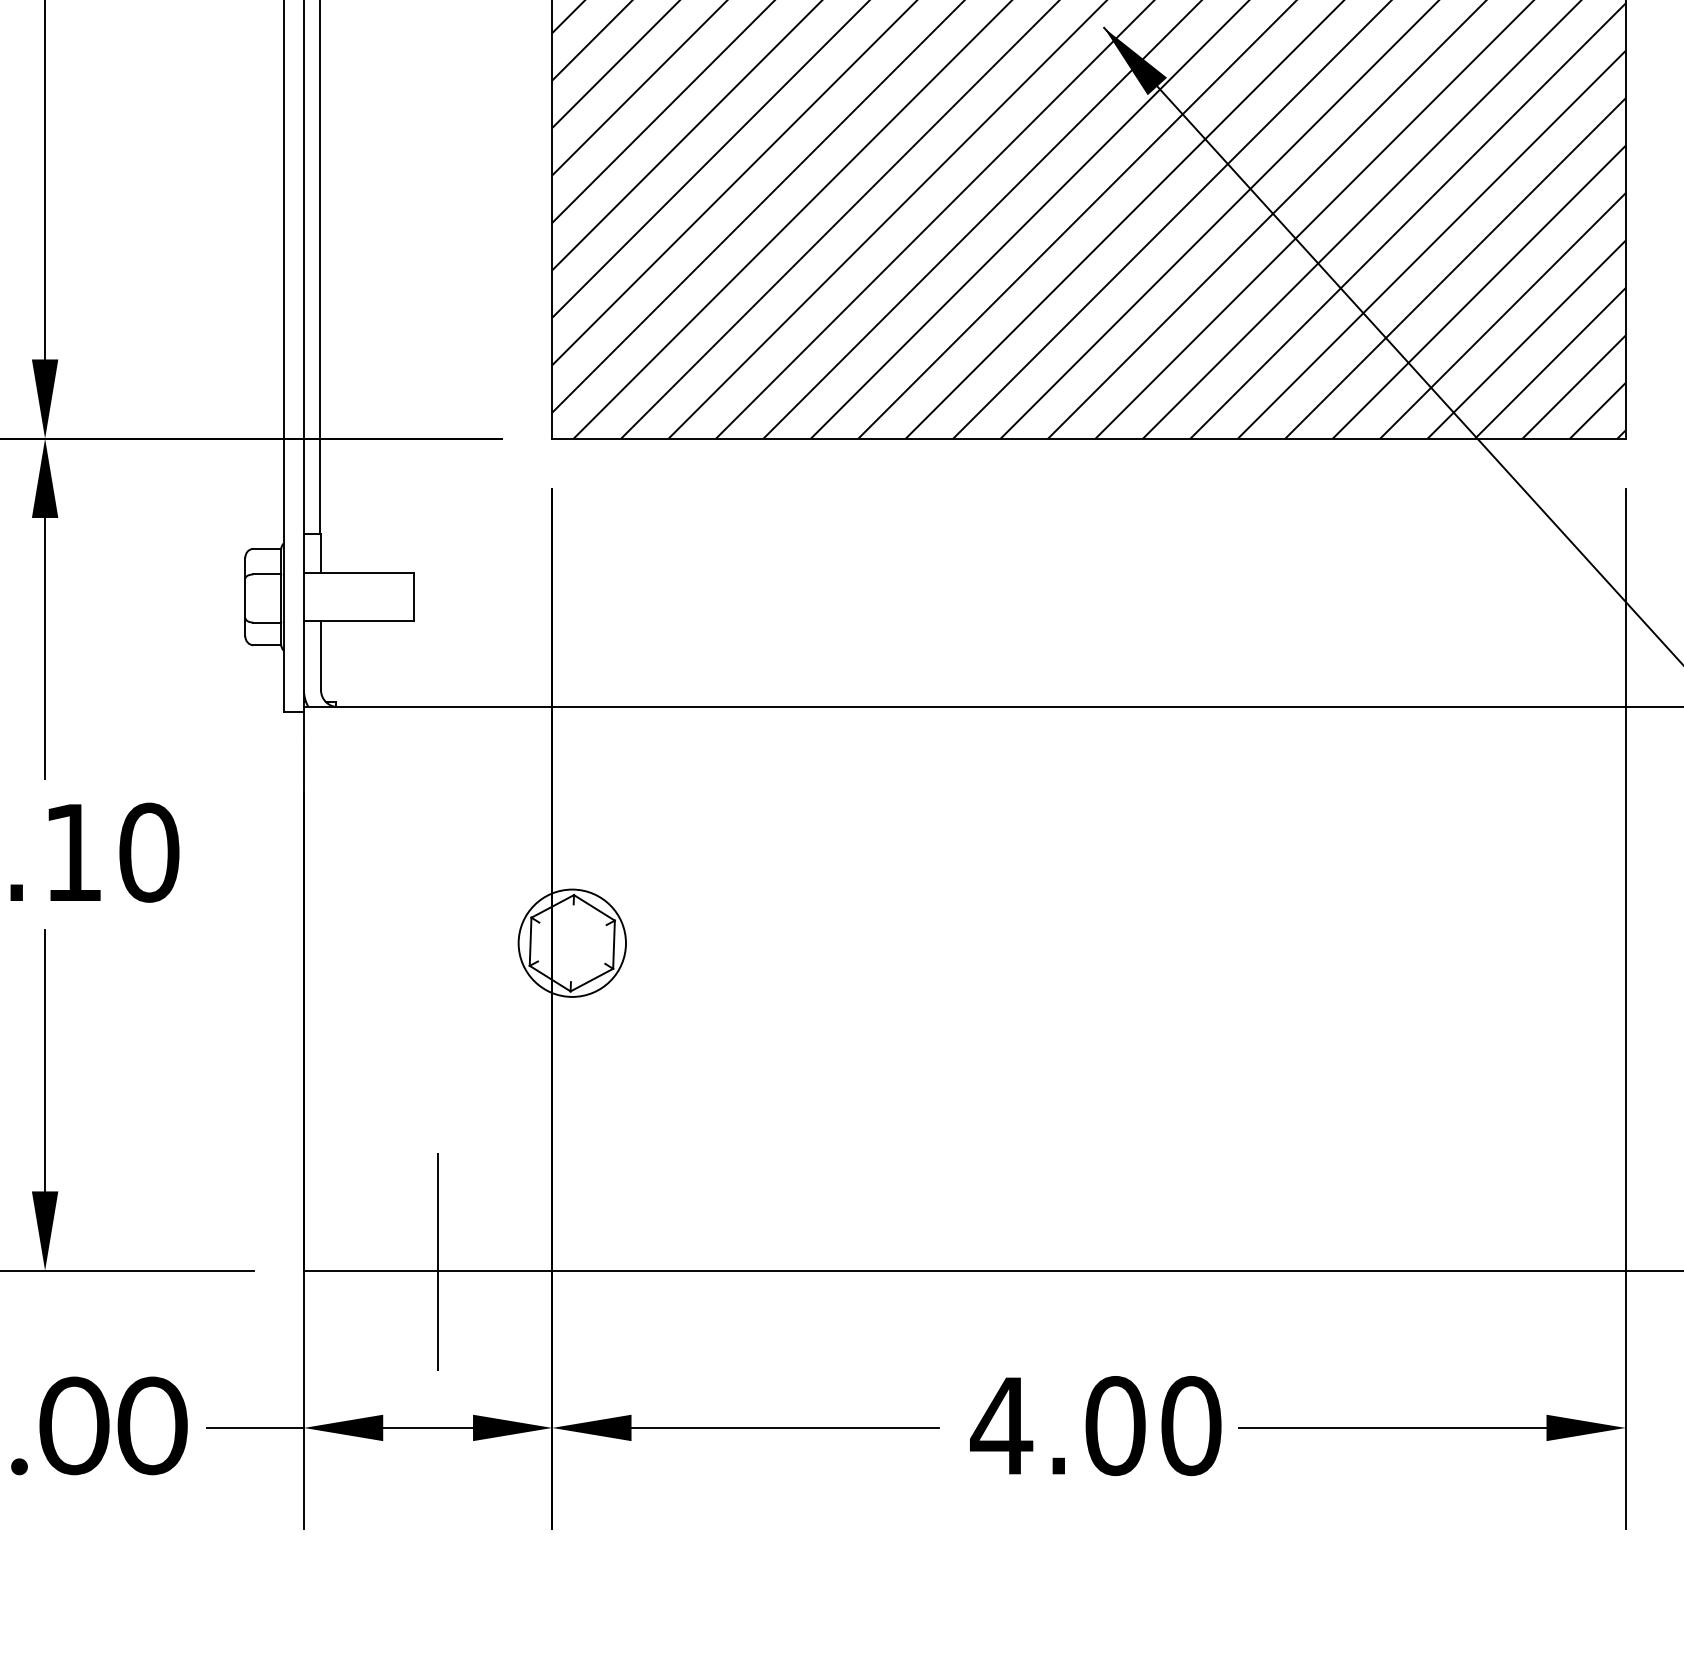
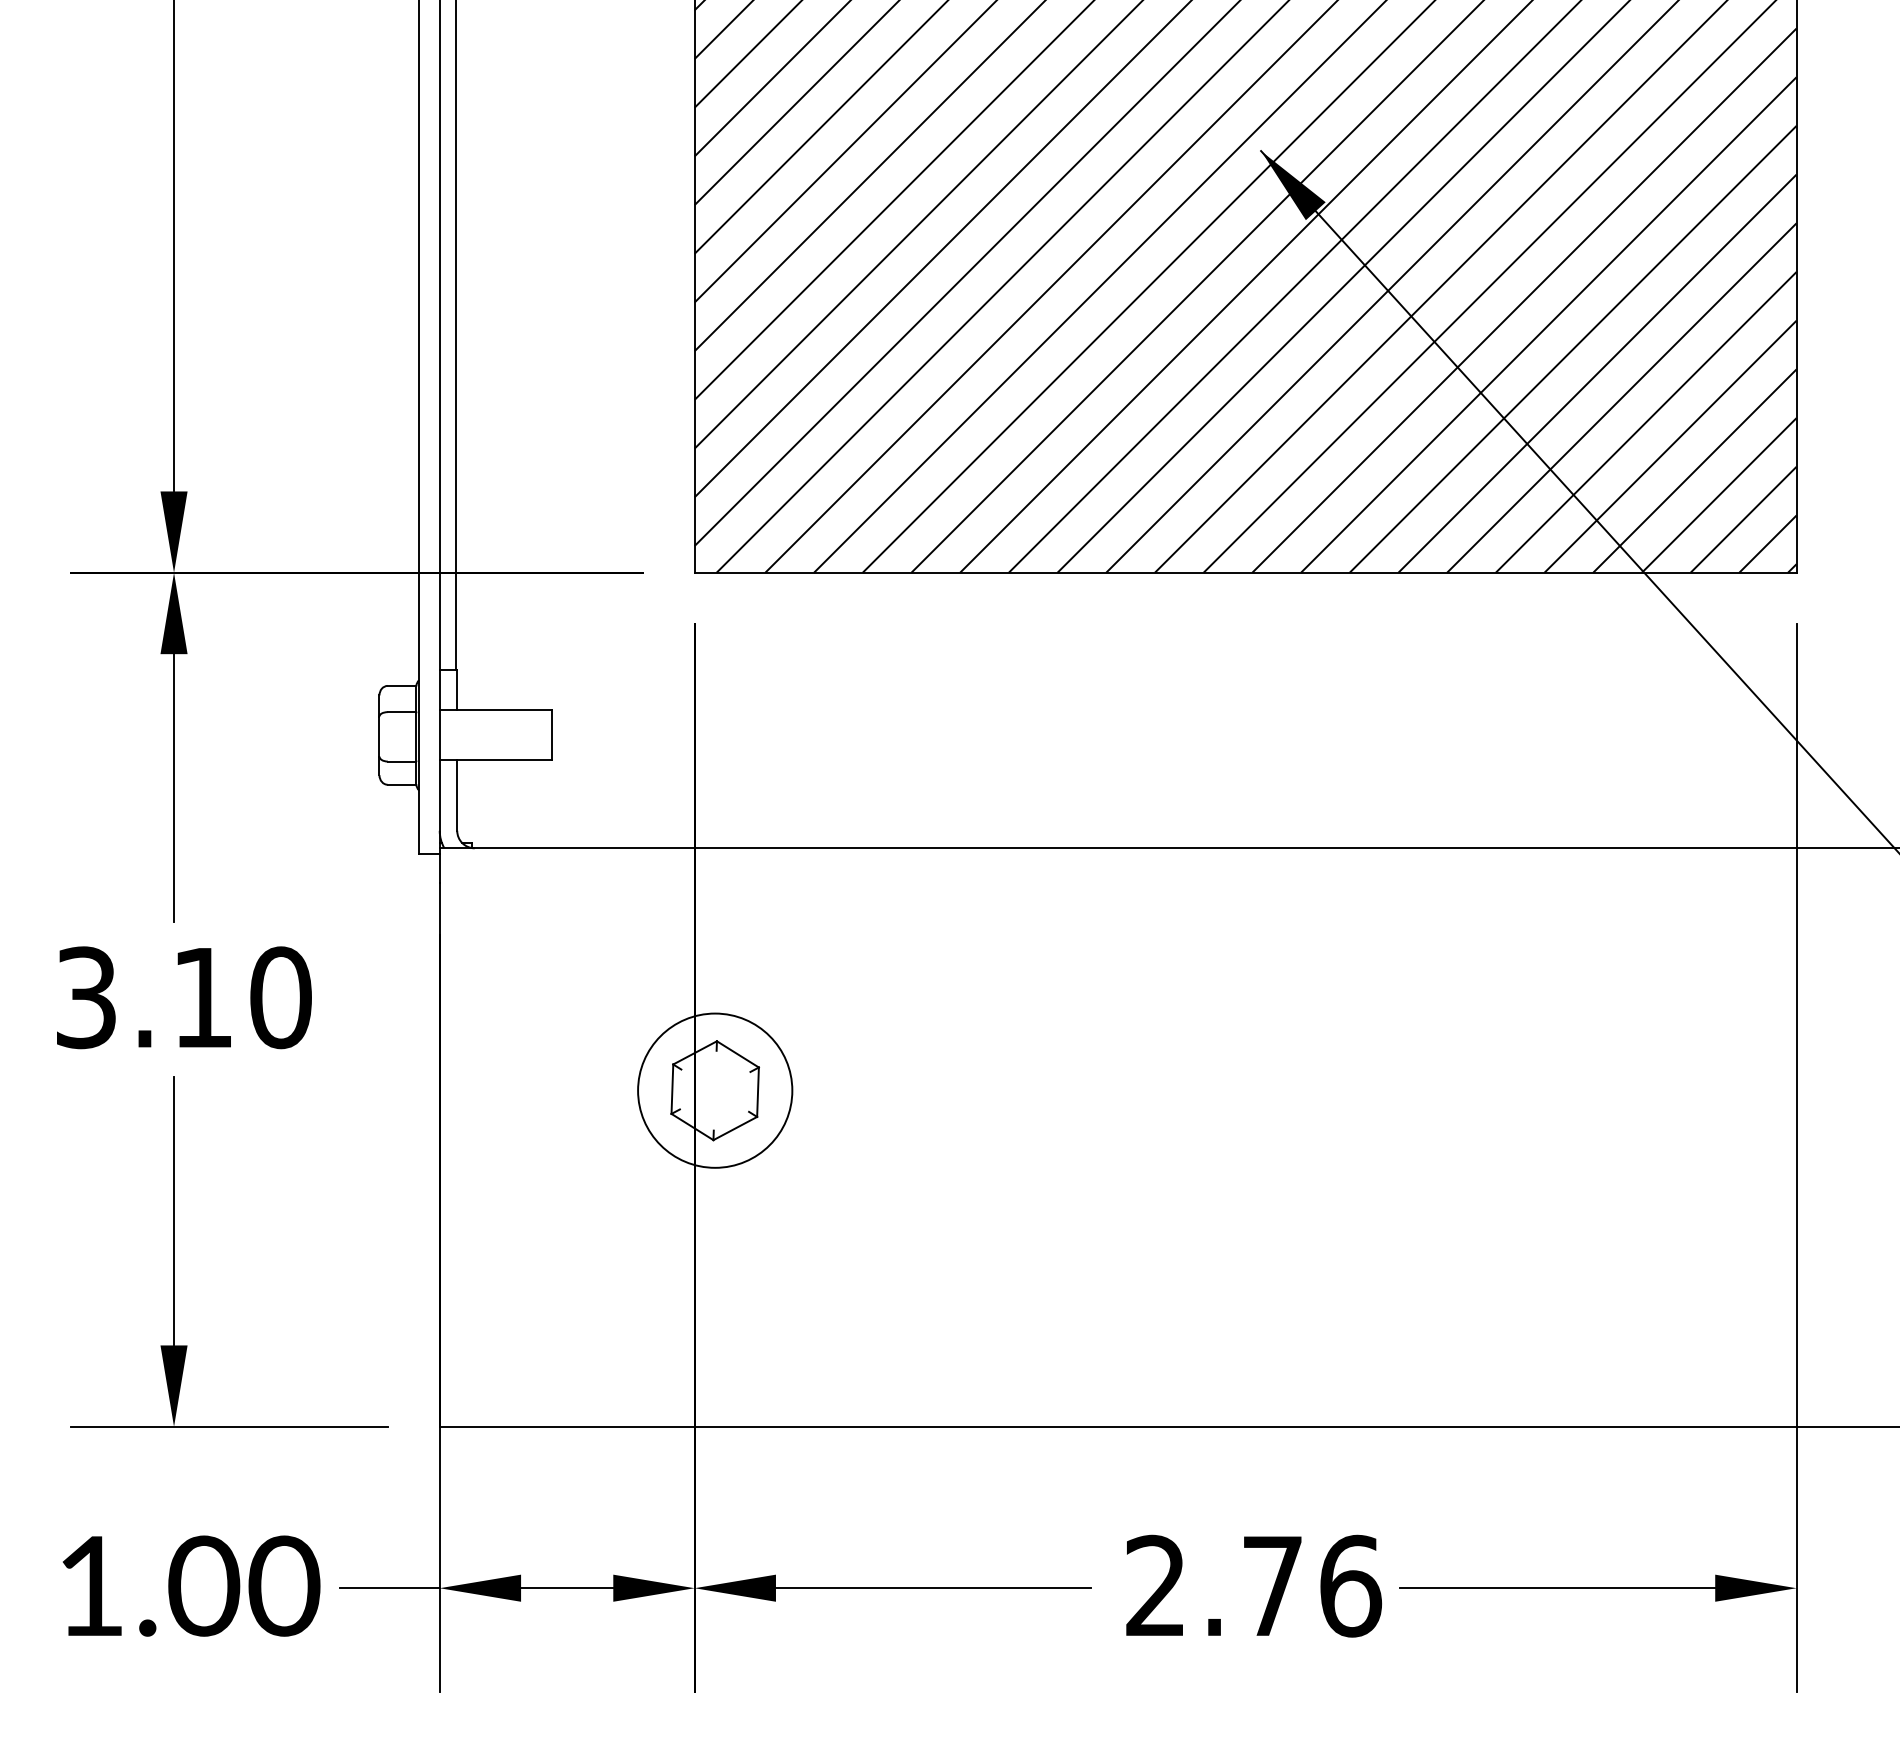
circle: (572, 943) -> (715, 1090), size x1.4
line: (438, 1262) -> (577, 1418), removed
text: (1095, 1425) -> (1252, 1585), 4.00 -> 2.76

